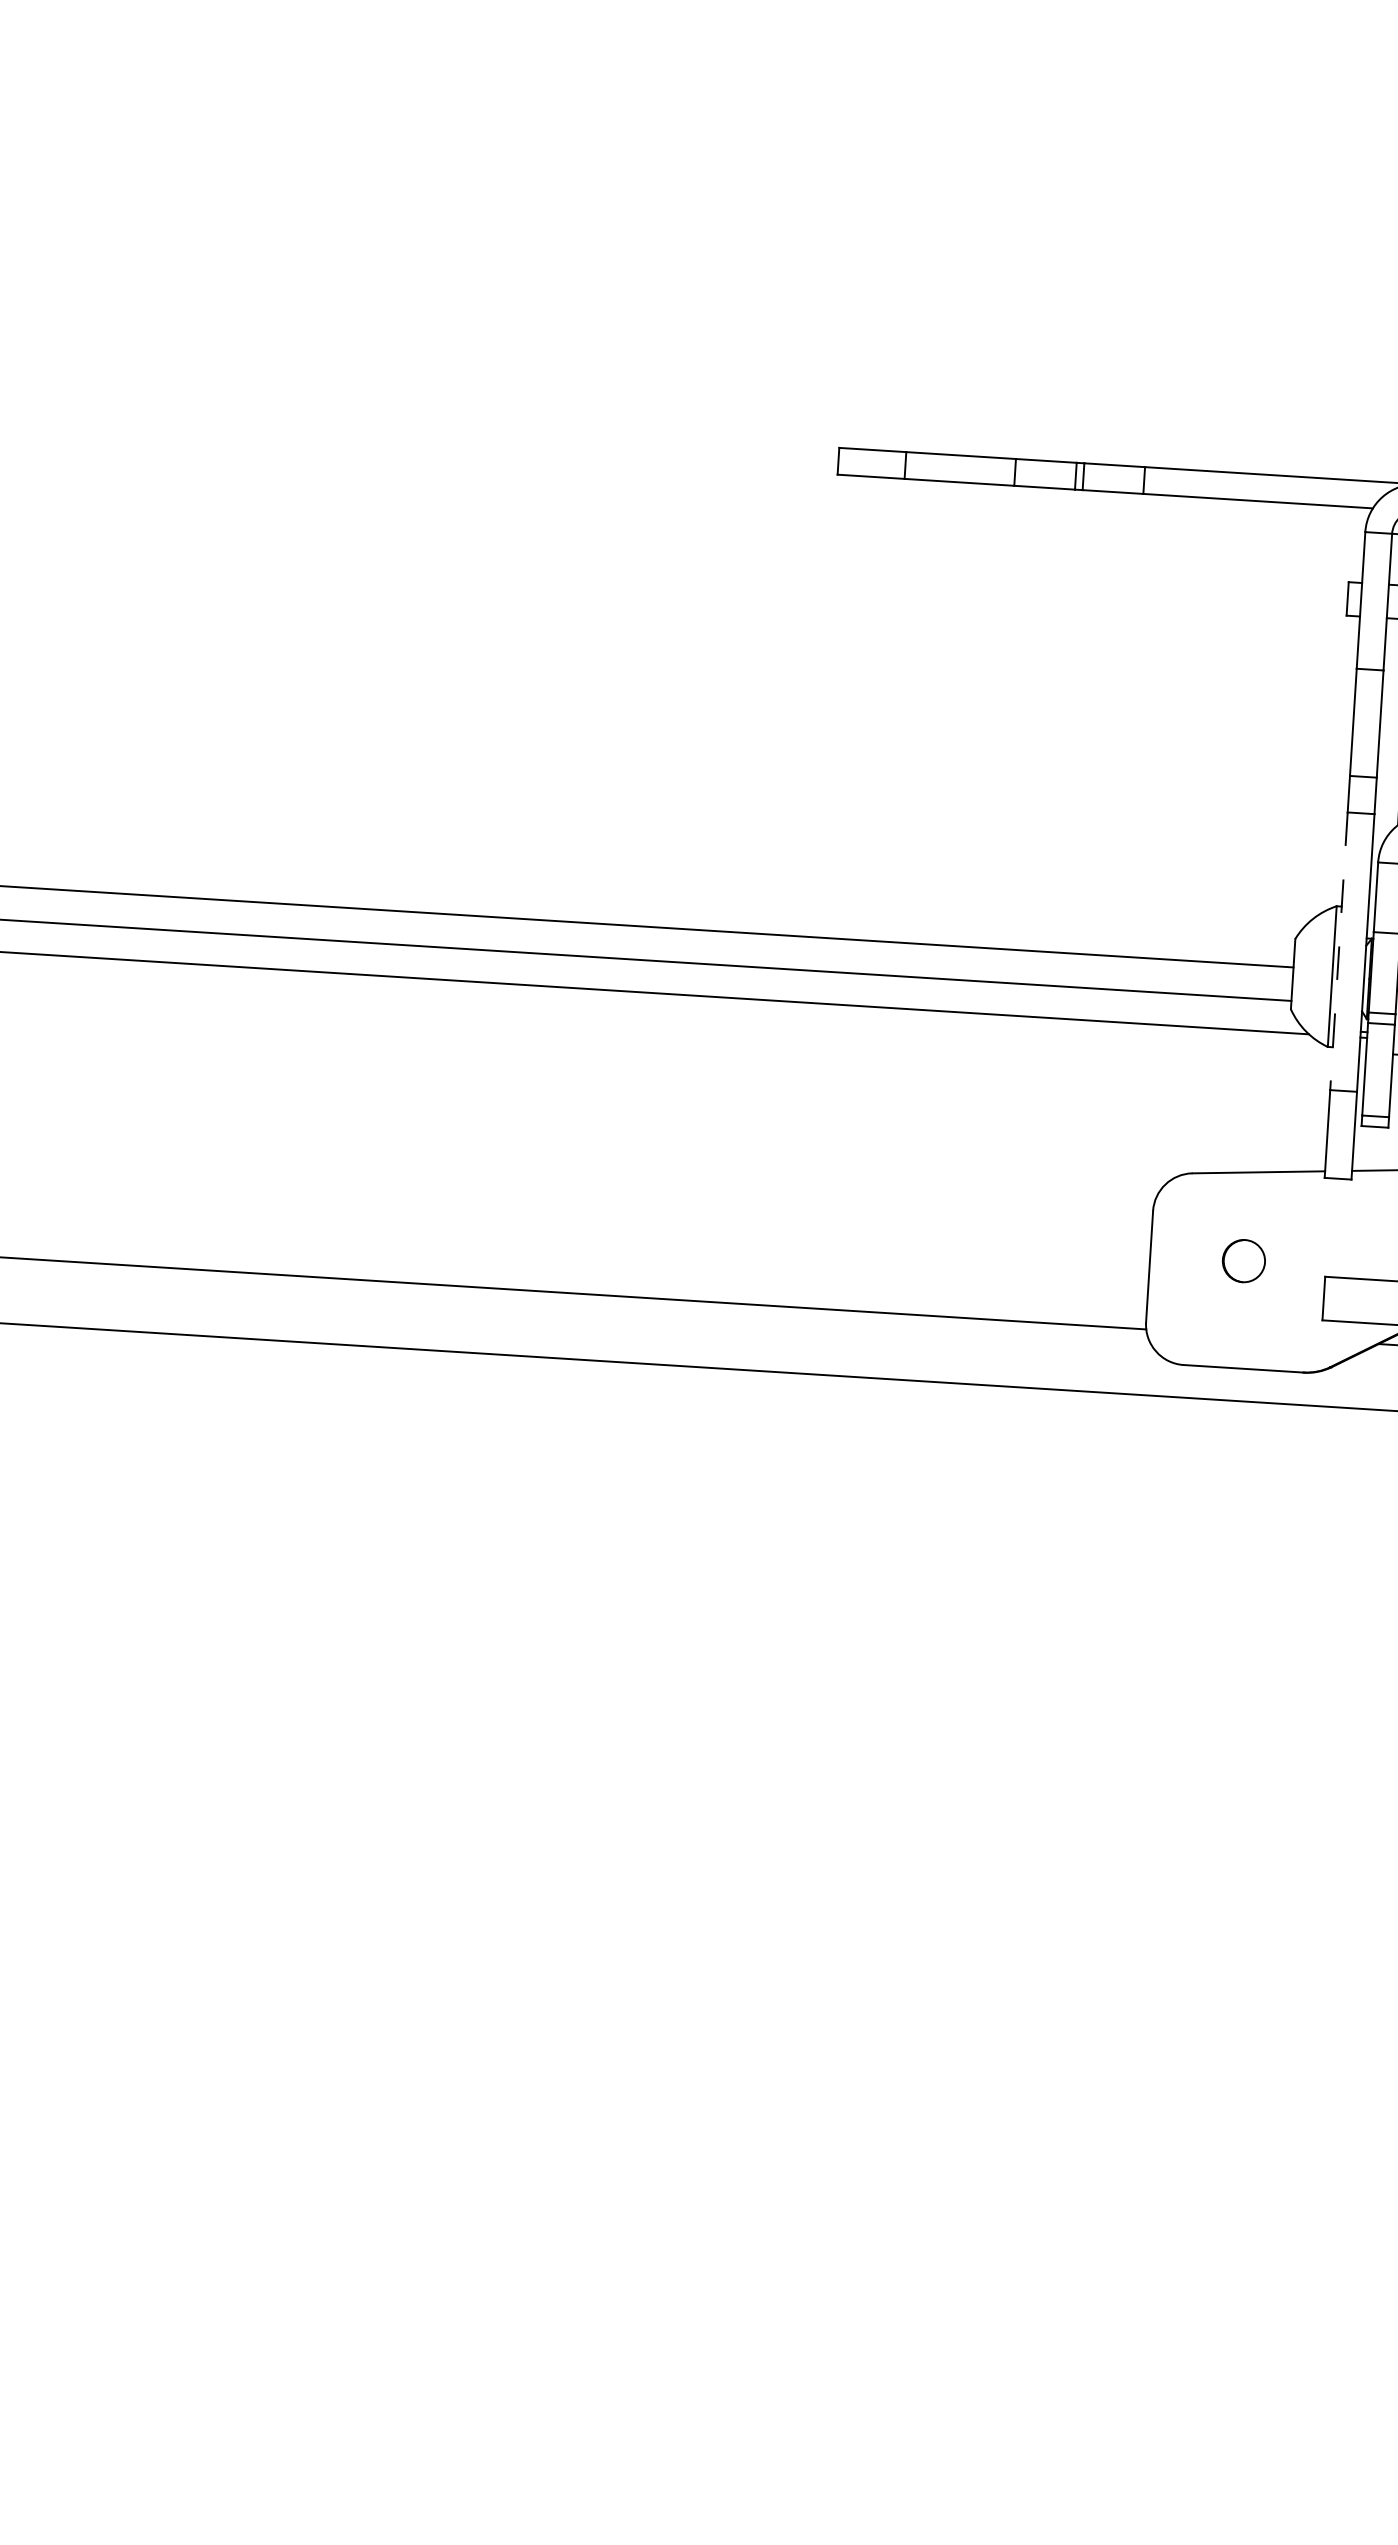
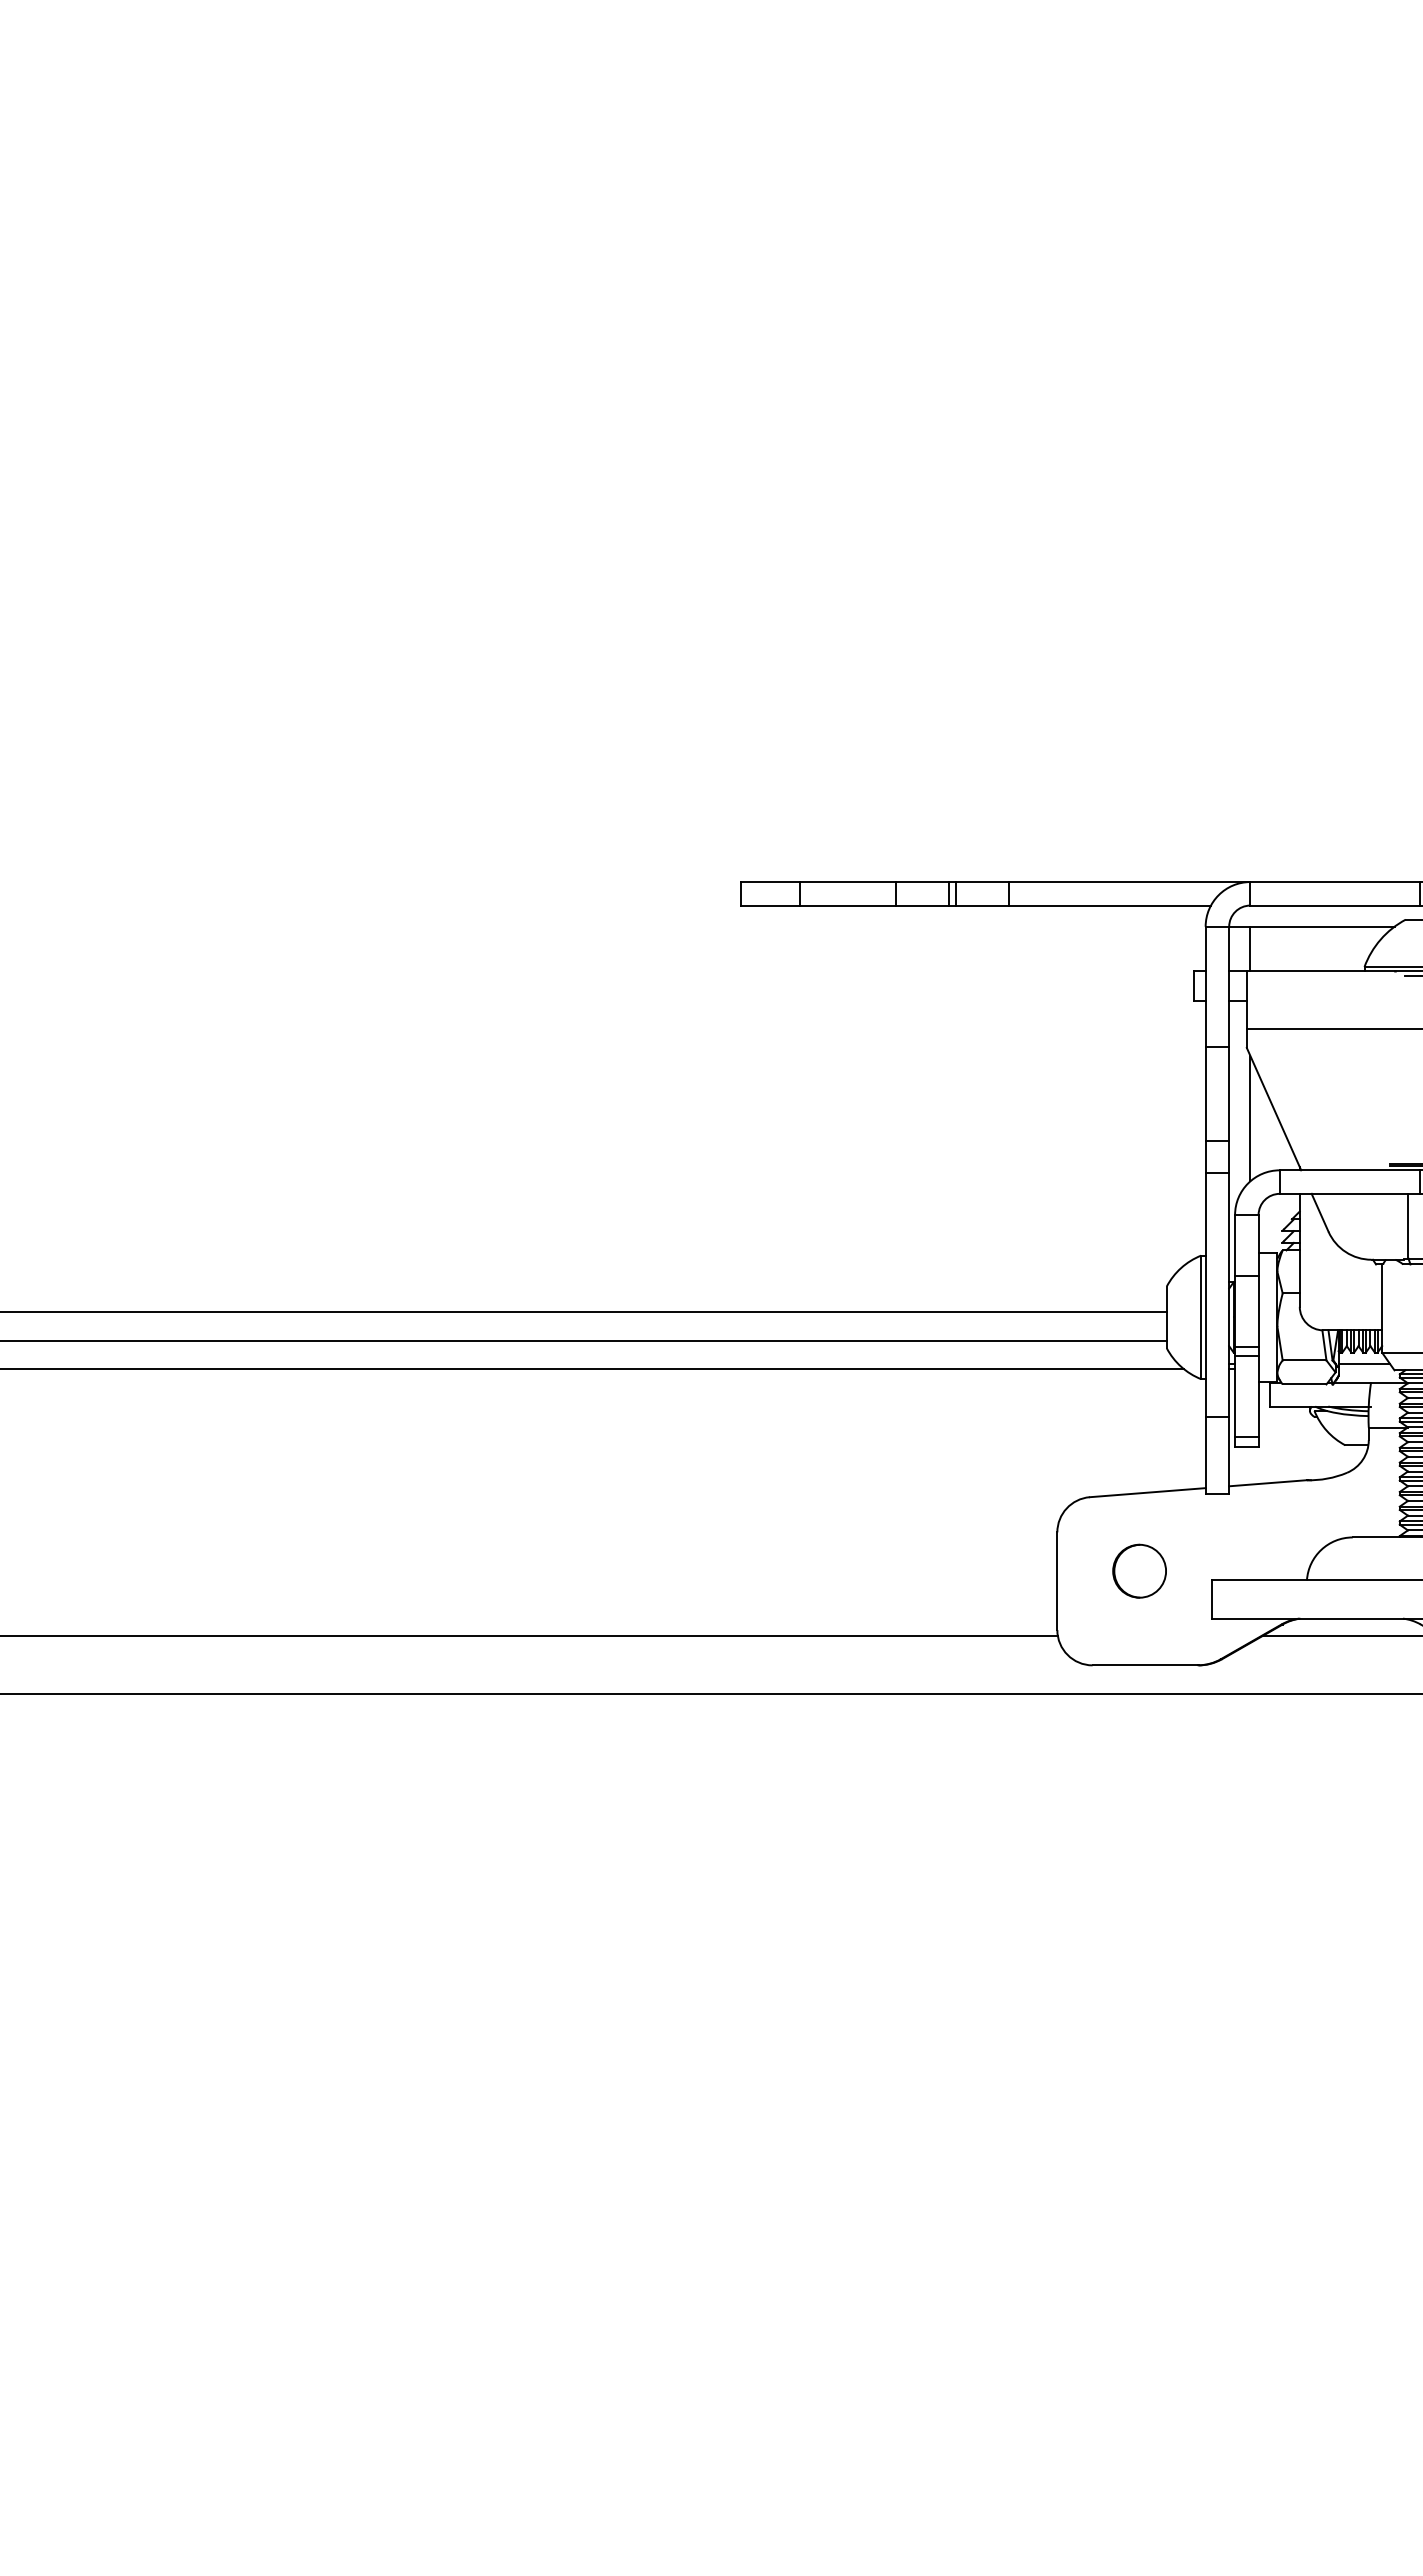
line: (1338, 950) -> (1205, 1294), dashed -> solid
part: (1243, 1260) -> (1139, 1570), size x1.43

